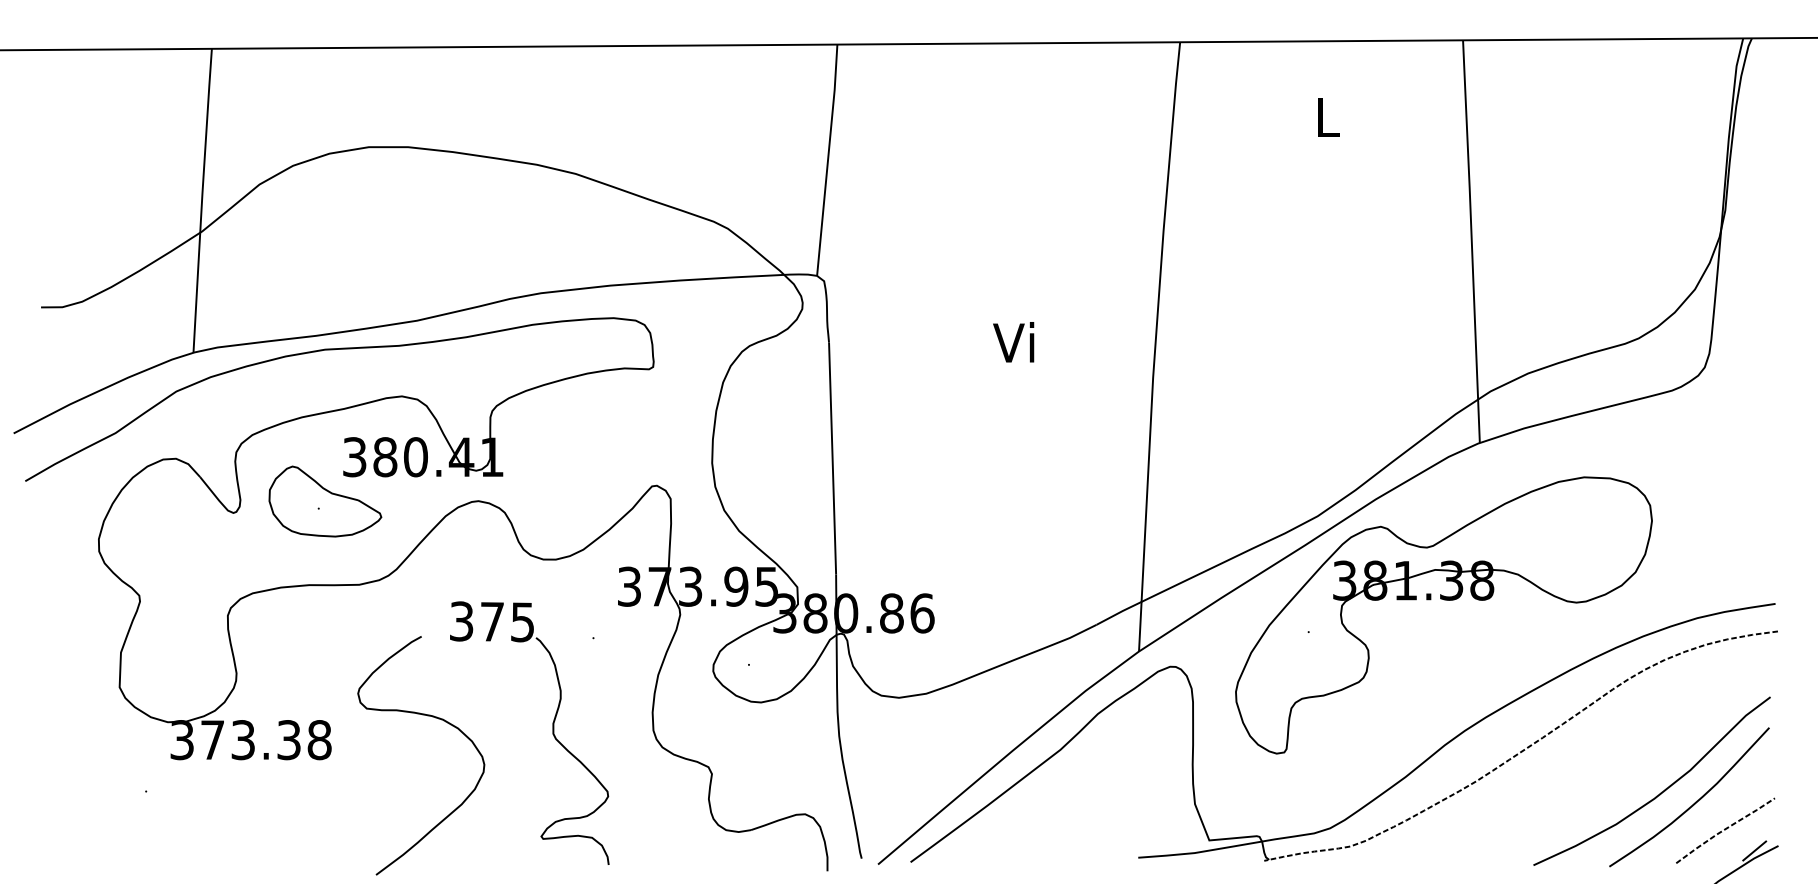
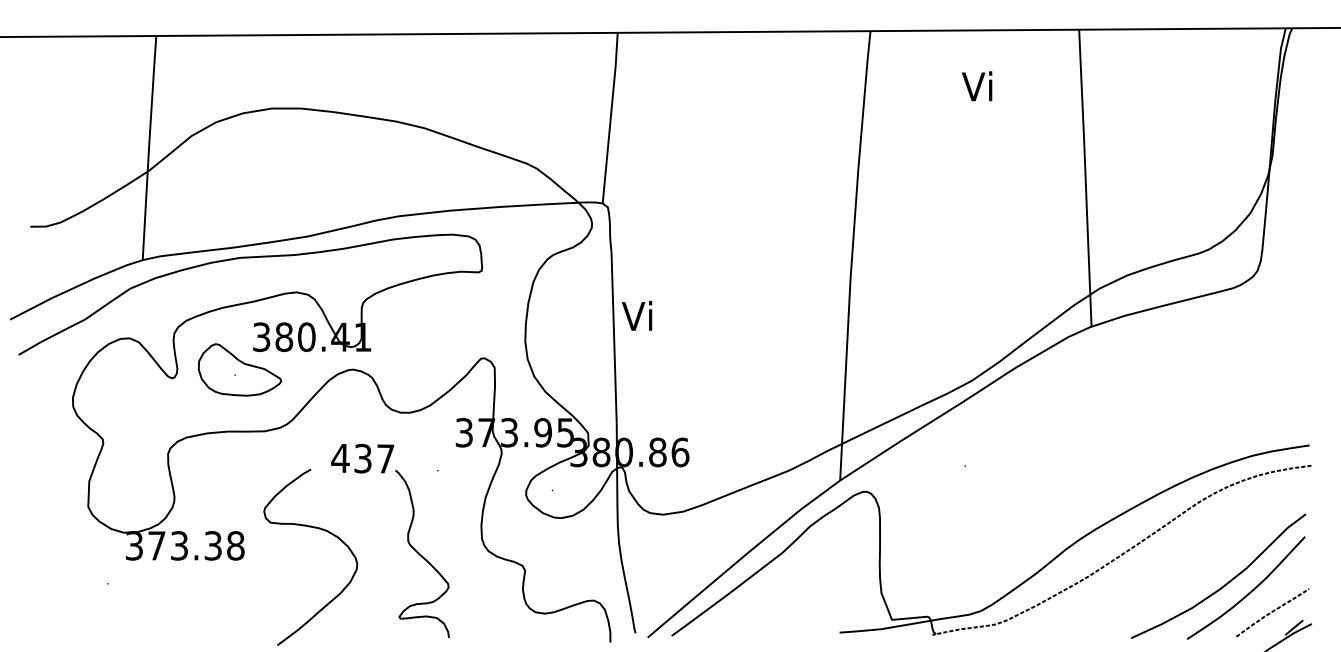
text: (1324, 116) -> (976, 85), L -> Vi
text: (1013, 342) -> (636, 316), moved
part: (1444, 600) -> (1065, 442), removed
text: (491, 621) -> (362, 458), 375 -> 437

